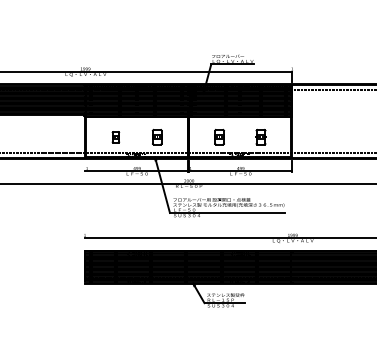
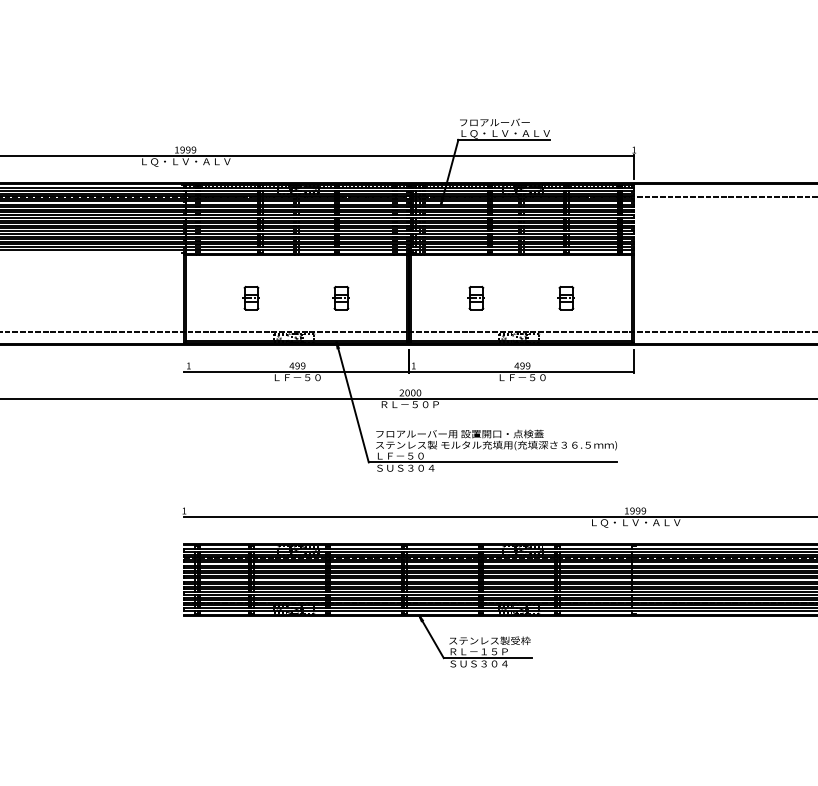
part: (157, 137) -> (341, 298), size x0.71
part: (219, 137) -> (476, 298), size x0.71
part: (260, 137) -> (565, 298), size x0.71

